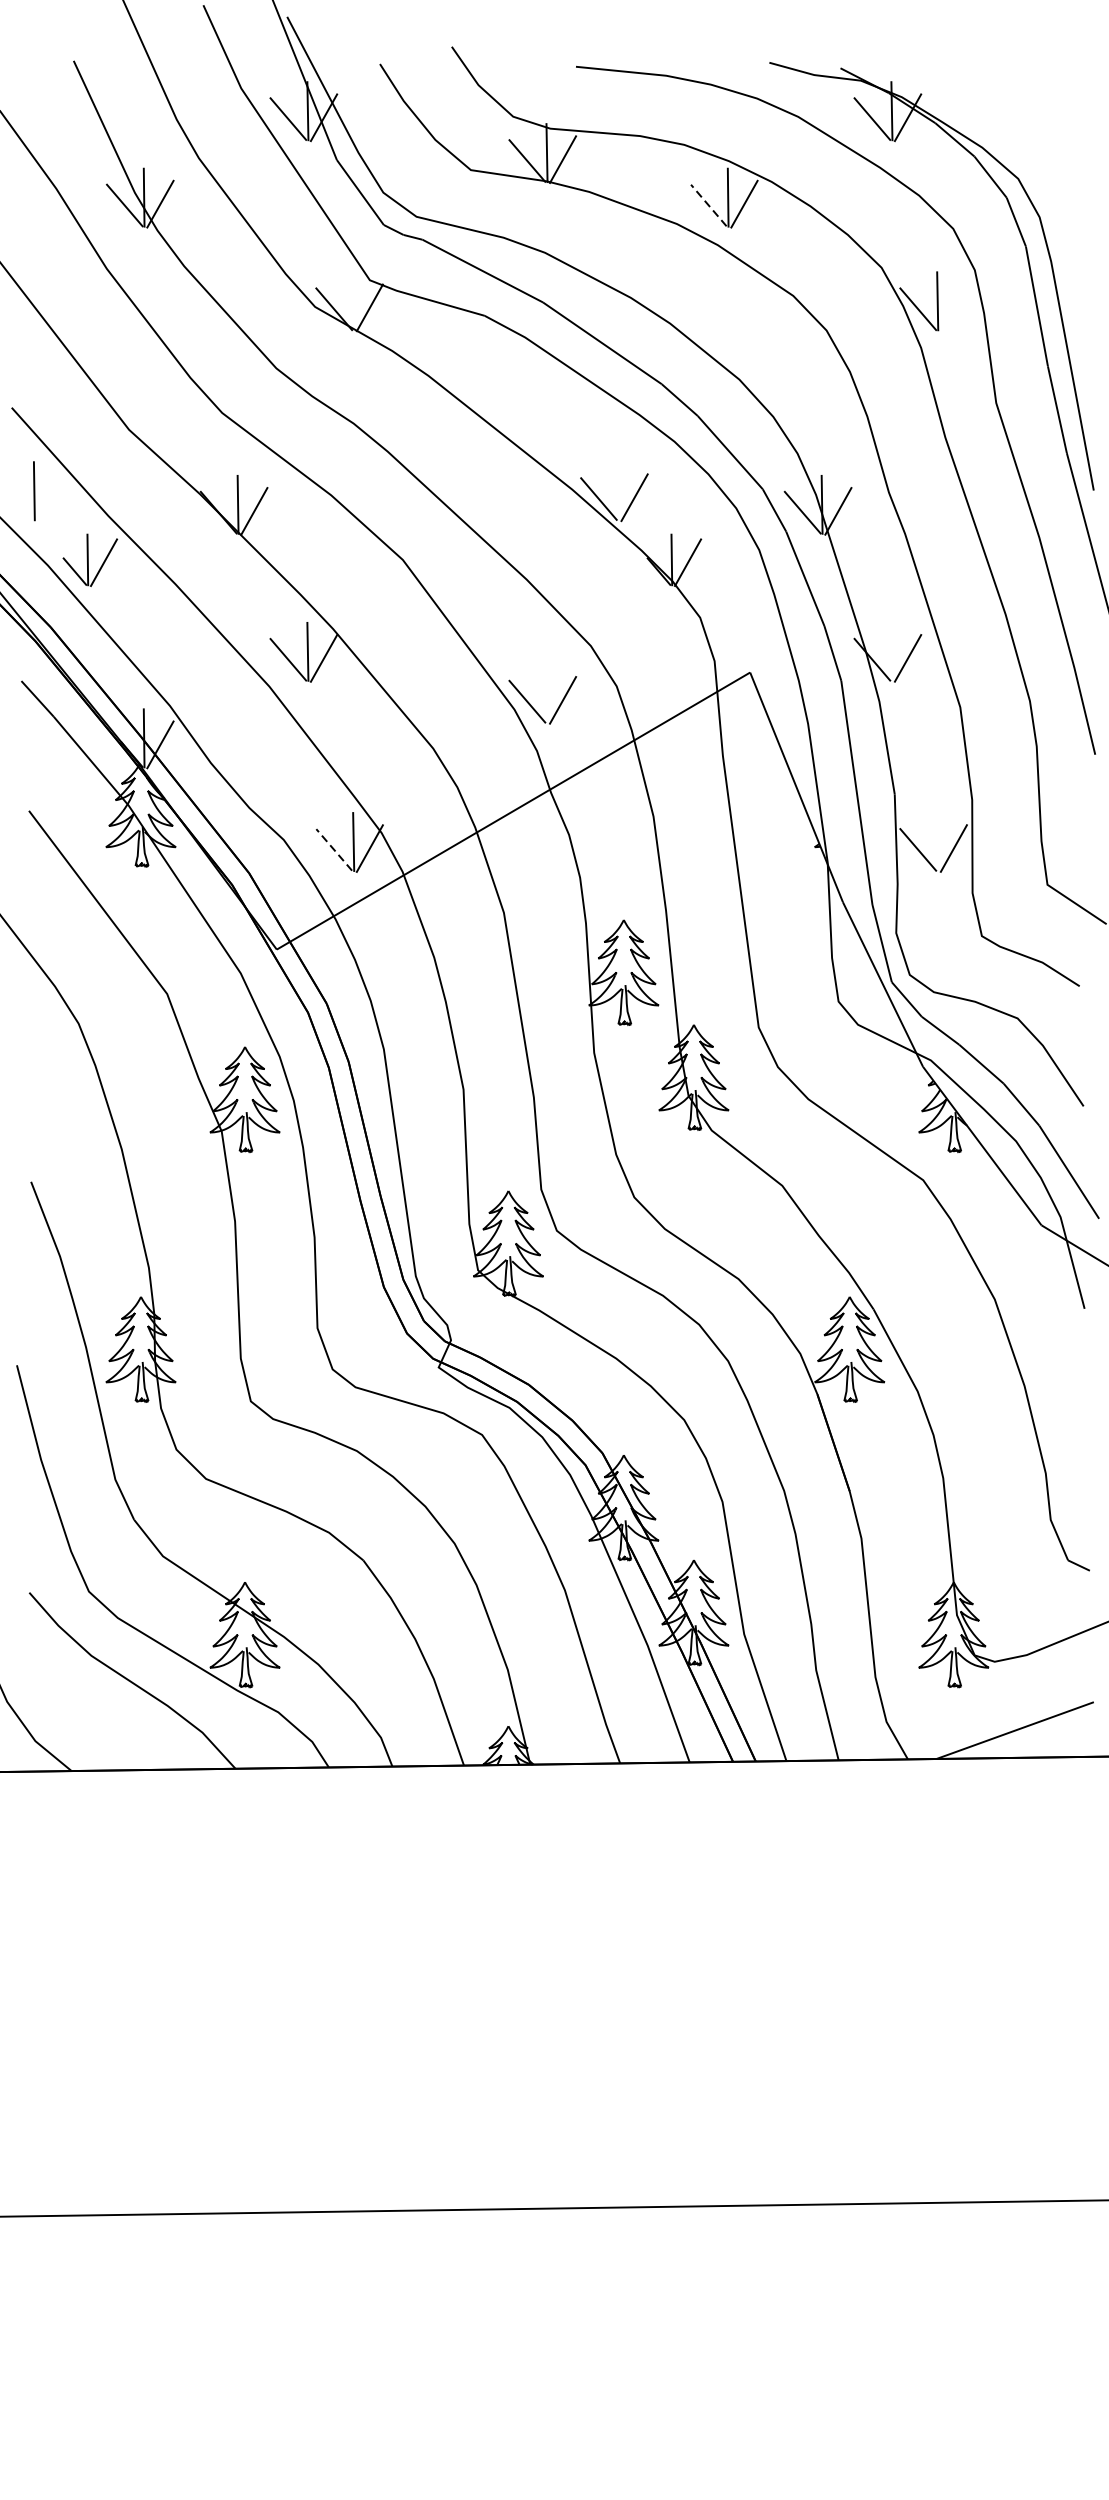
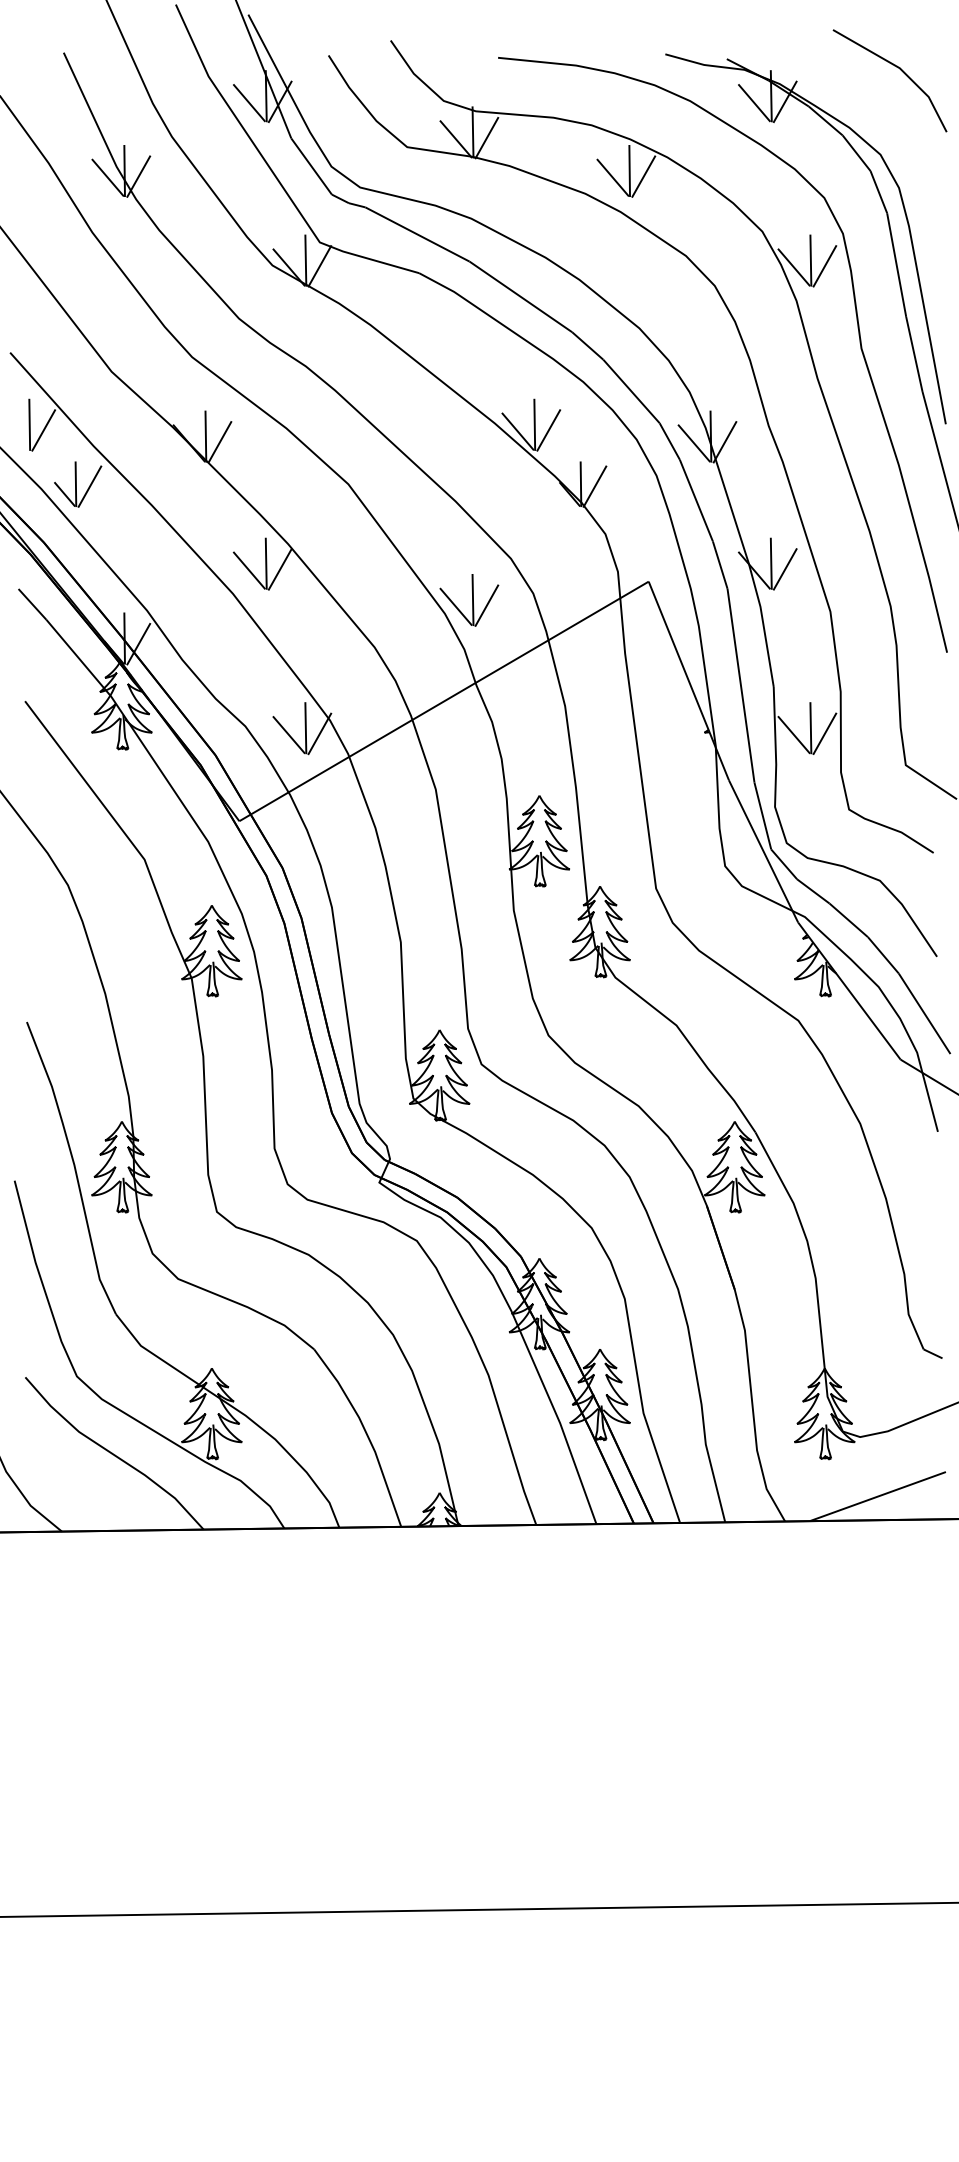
line: (1036, 77) -> (896, 67), added
line: (708, 205) -> (612, 177), dashed -> solid
line: (353, 301) -> (305, 260), added
line: (953, 308) -> (824, 266), added
line: (618, 490) -> (534, 424), added
line: (50, 497) -> (43, 430), added
line: (891, 651) -> (770, 563), added
line: (546, 693) -> (472, 599), added
line: (937, 842) -> (810, 728), added
line: (334, 850) -> (289, 735), dashed -> solid

